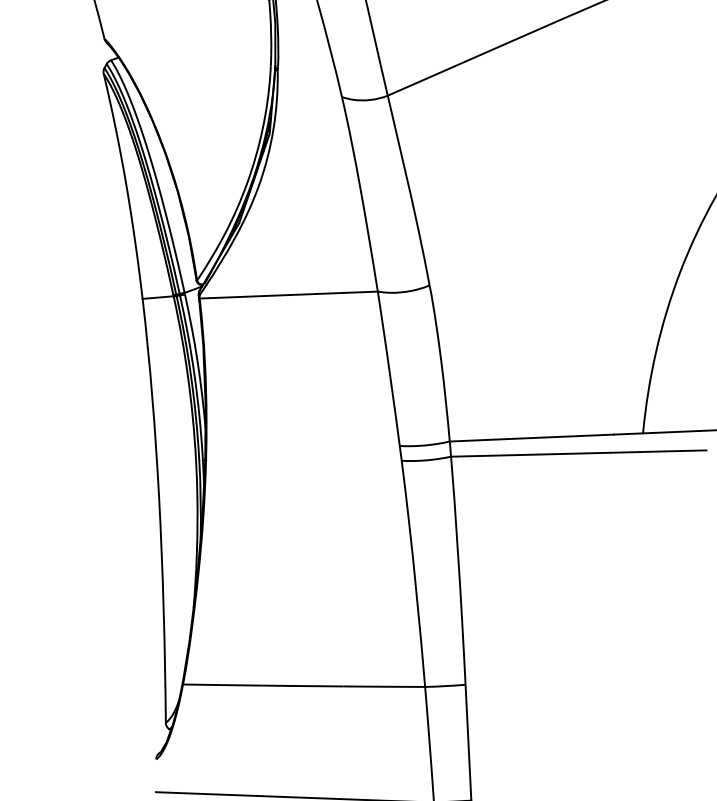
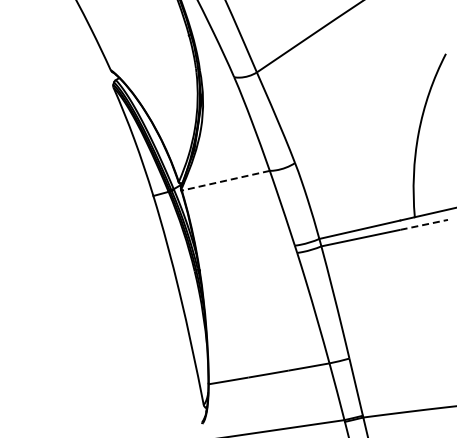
line: (288, 294) -> (225, 180), solid -> dashed
line: (659, 450) -> (424, 224), solid -> dashed

